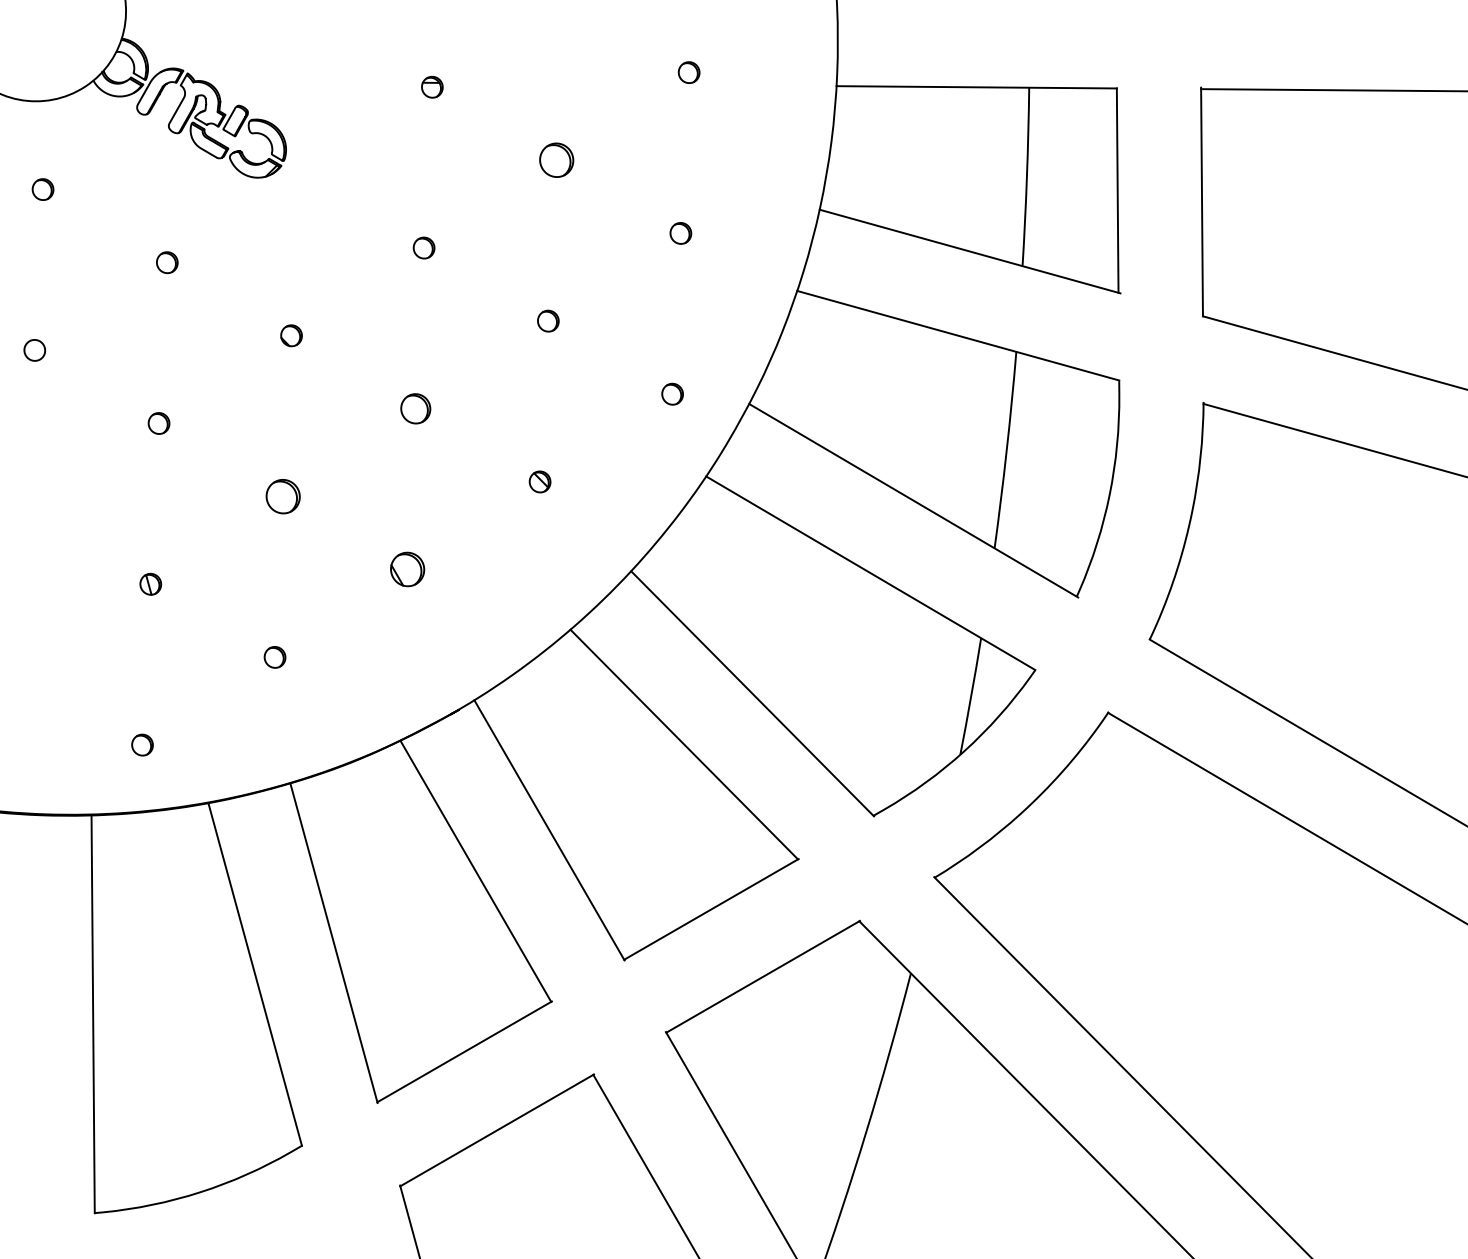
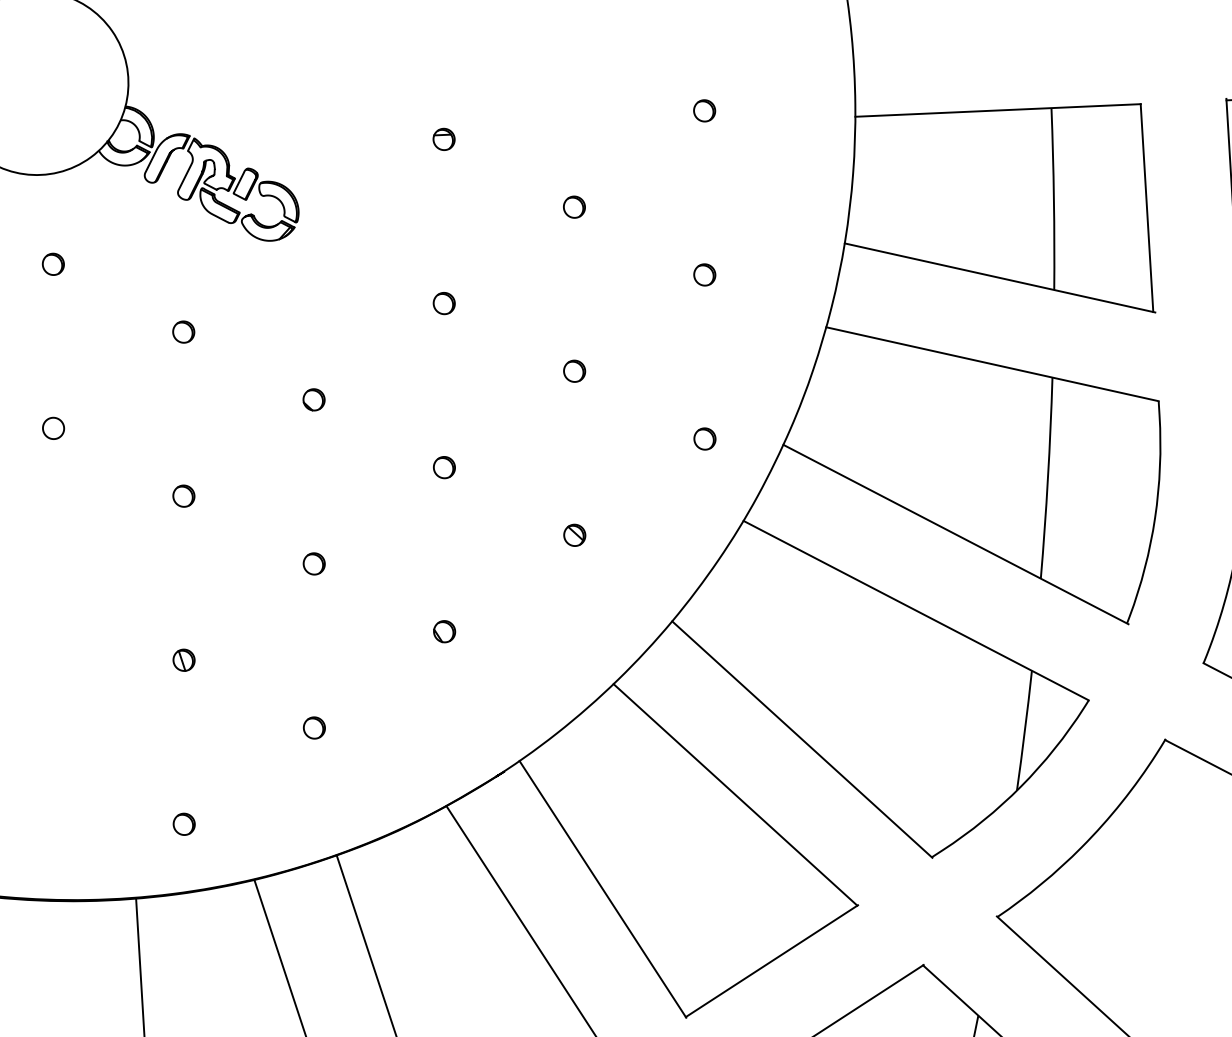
part: (556, 160) -> (574, 207), size x0.62
part: (415, 408) -> (444, 467), size x0.71
part: (283, 496) -> (314, 563), size x0.62
part: (407, 569) -> (444, 631), size x0.62

